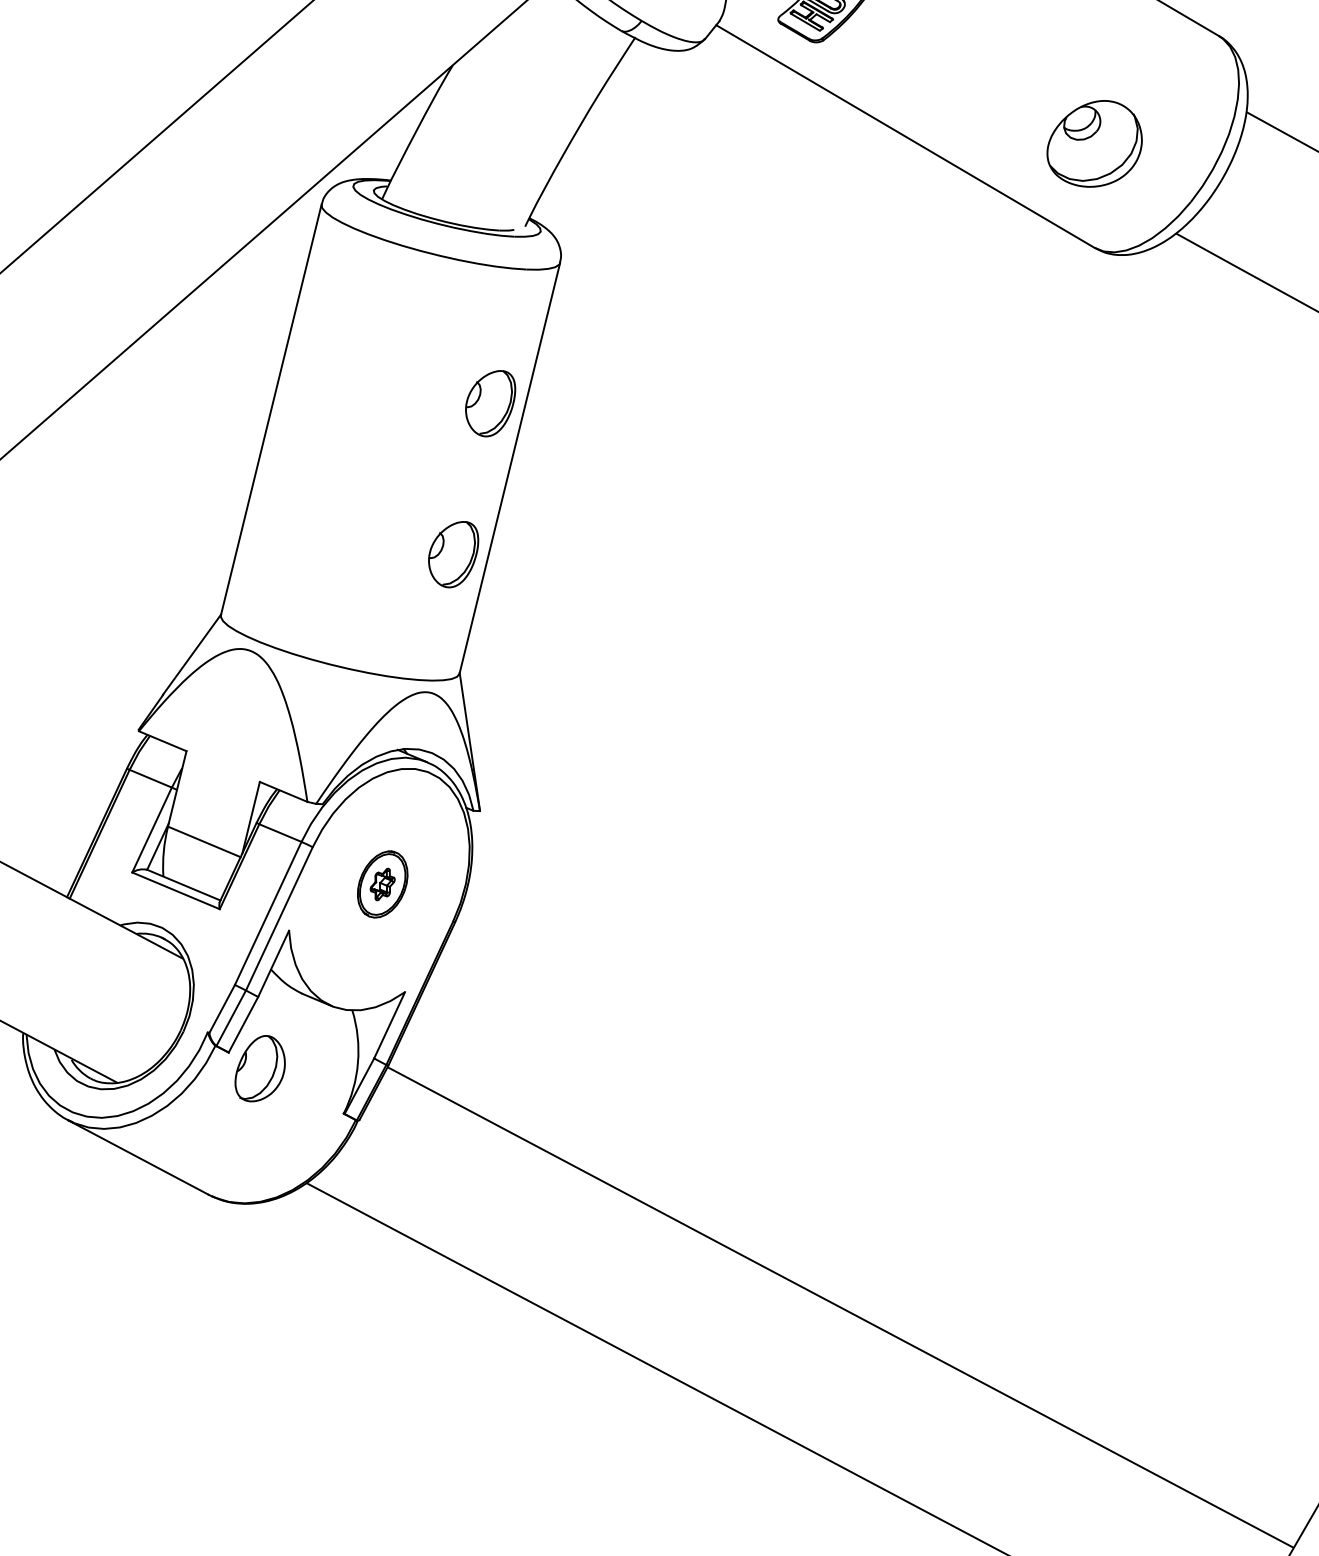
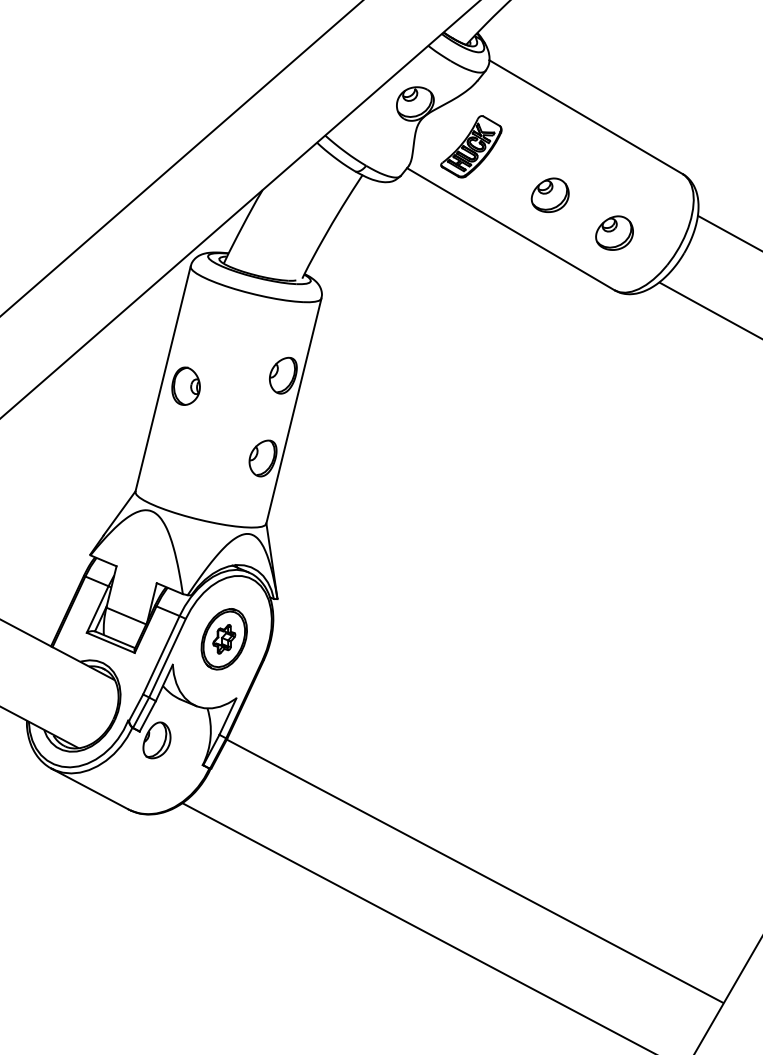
part: (975, 73) -> (549, 194), added
part: (1094, 142) -> (614, 232), size x0.71
part: (312, 421) -> (185, 385), added
part: (381, 884) -> (223, 639), size x1.67

